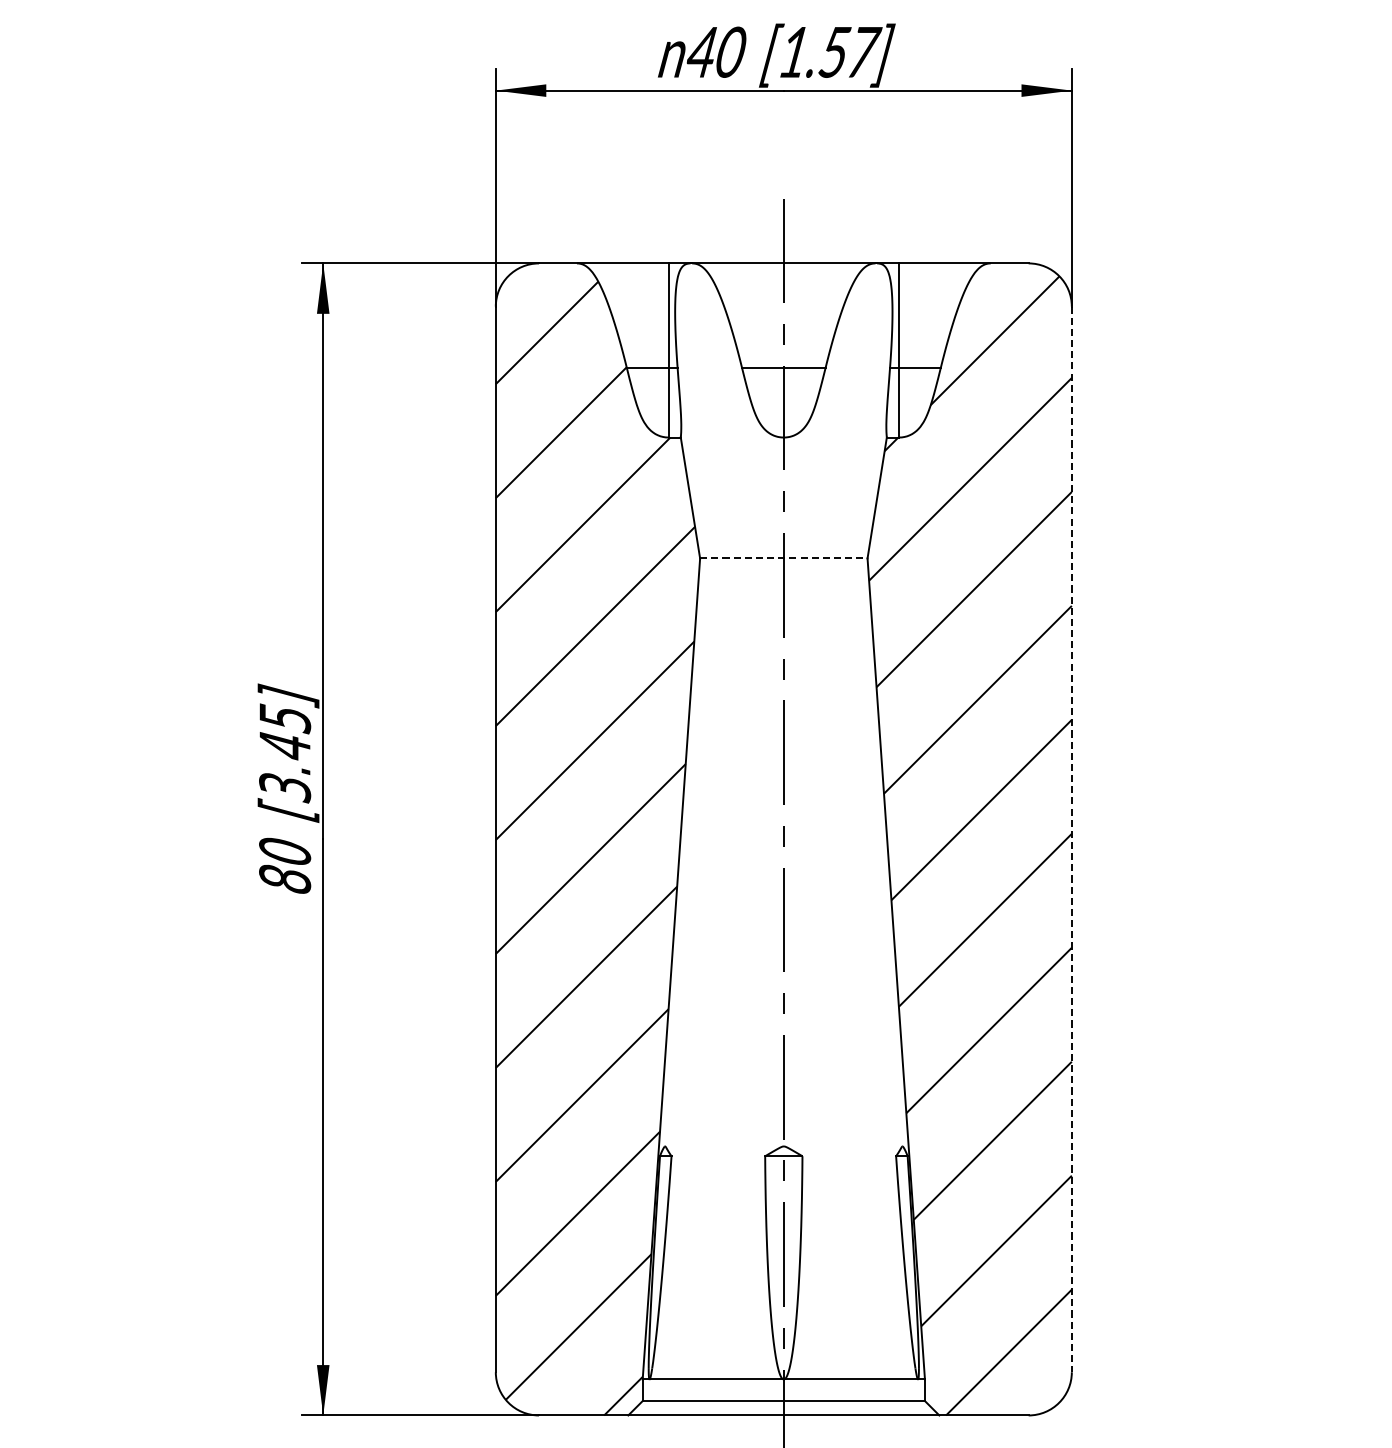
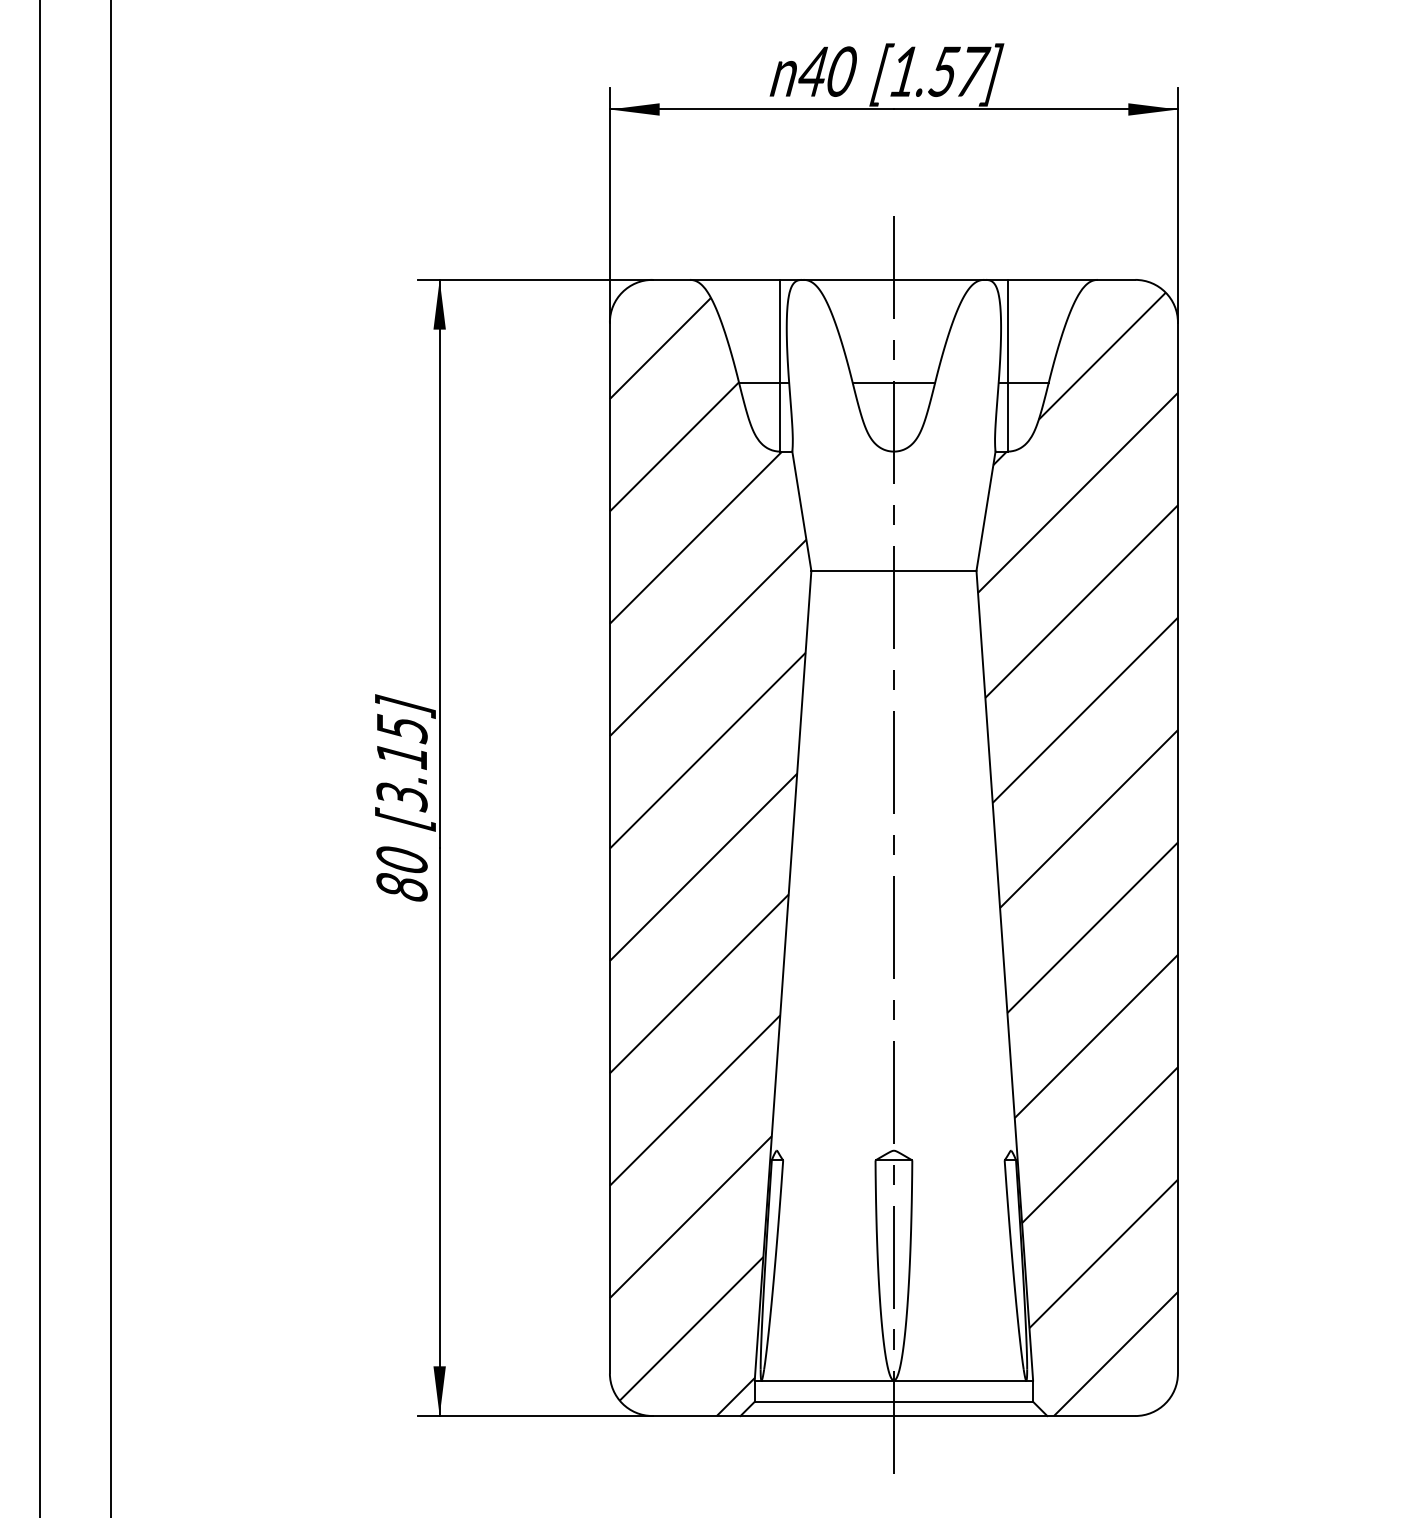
line: (783, 558) -> (893, 570), dashed -> solid
text: (284, 746) -> (401, 756), [3.45] -> [3.15]
line: (1071, 839) -> (1177, 848), dashed -> solid

